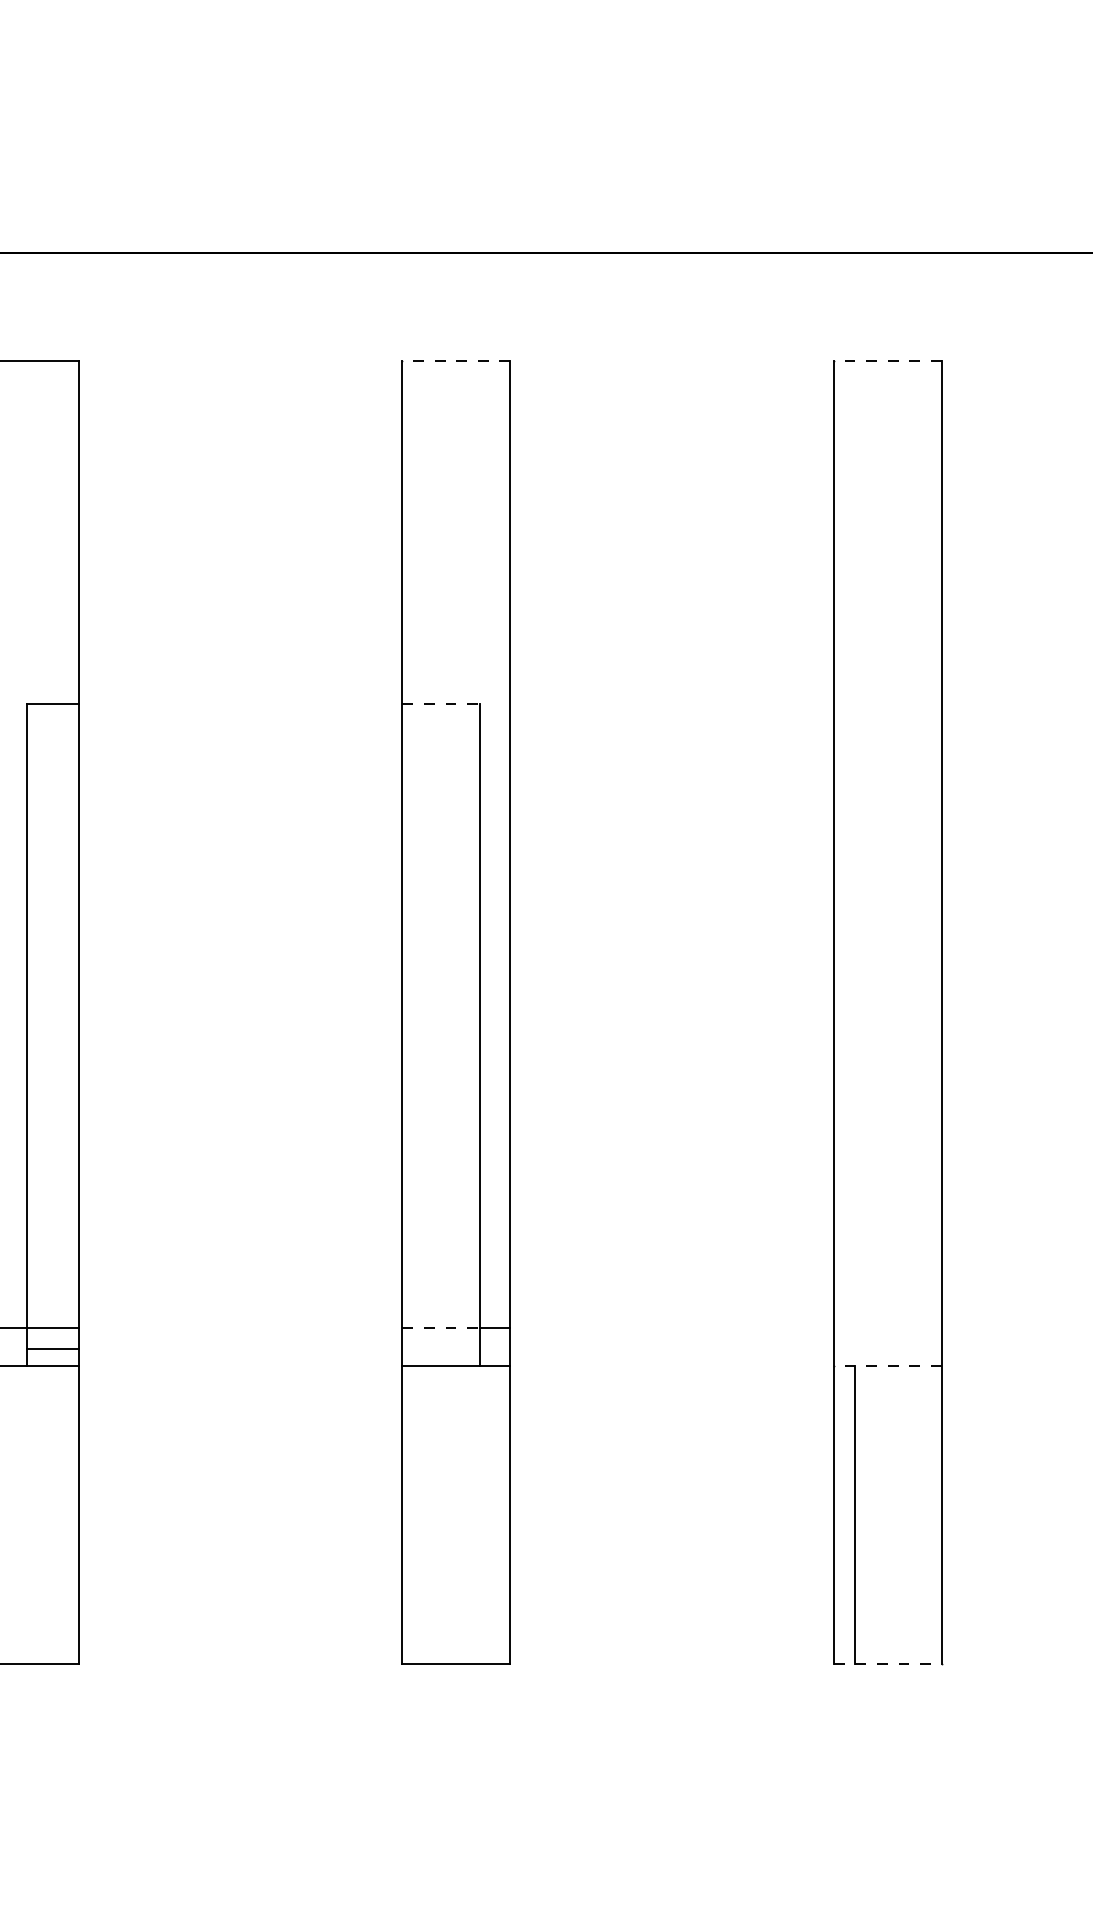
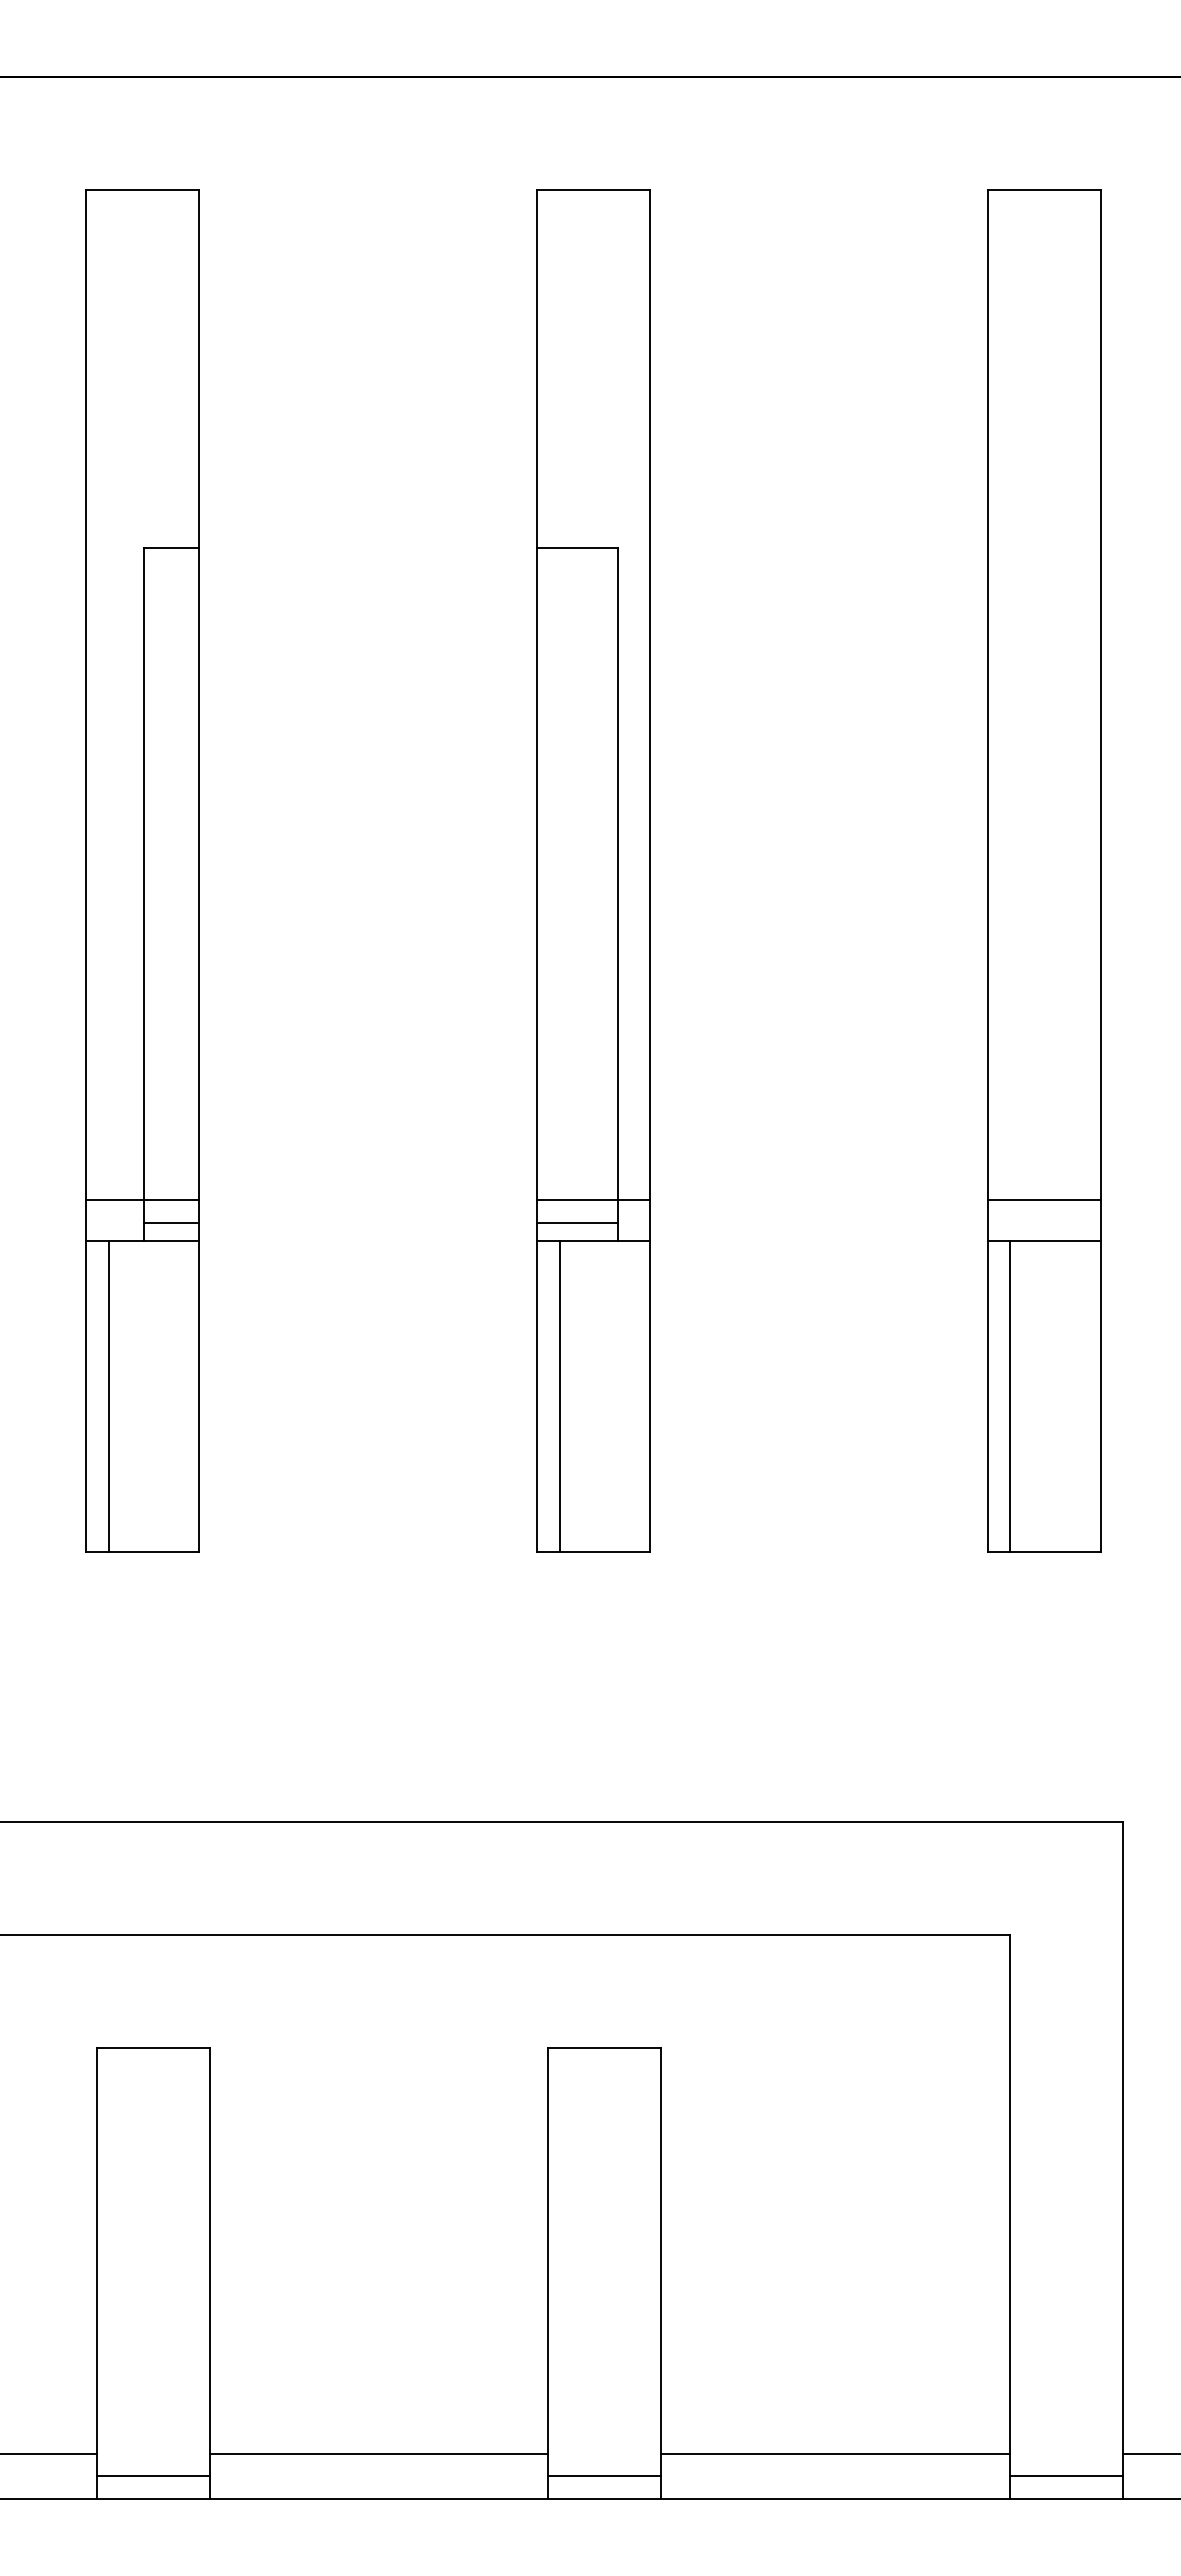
line: (455, 361) -> (592, 190), dashed -> solid
line: (887, 361) -> (1043, 190), dashed -> solid
line: (441, 704) -> (577, 548), dashed -> solid
line: (441, 1328) -> (577, 1200), dashed -> solid
line: (887, 1328) -> (1043, 1200), added
line: (441, 1349) -> (577, 1222), added
line: (887, 1366) -> (1043, 1240), dashed -> solid
line: (423, 1514) -> (559, 1395), added
line: (887, 1663) -> (1044, 1551), dashed -> solid

